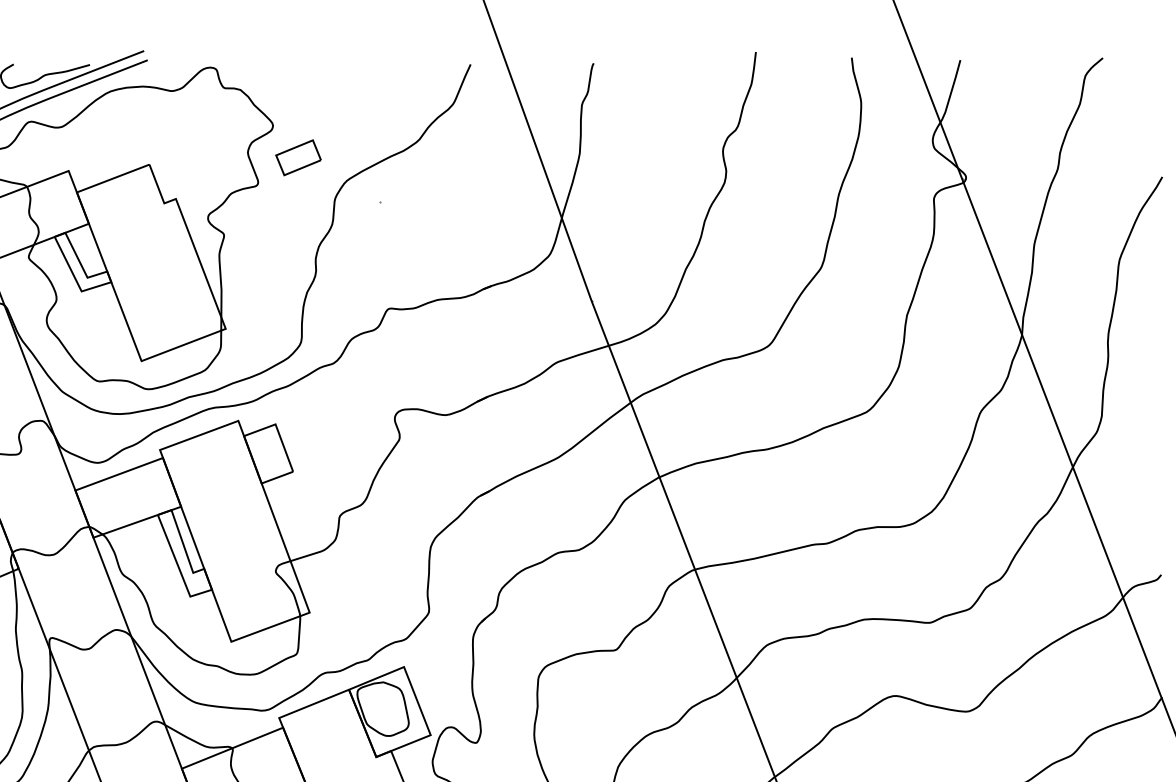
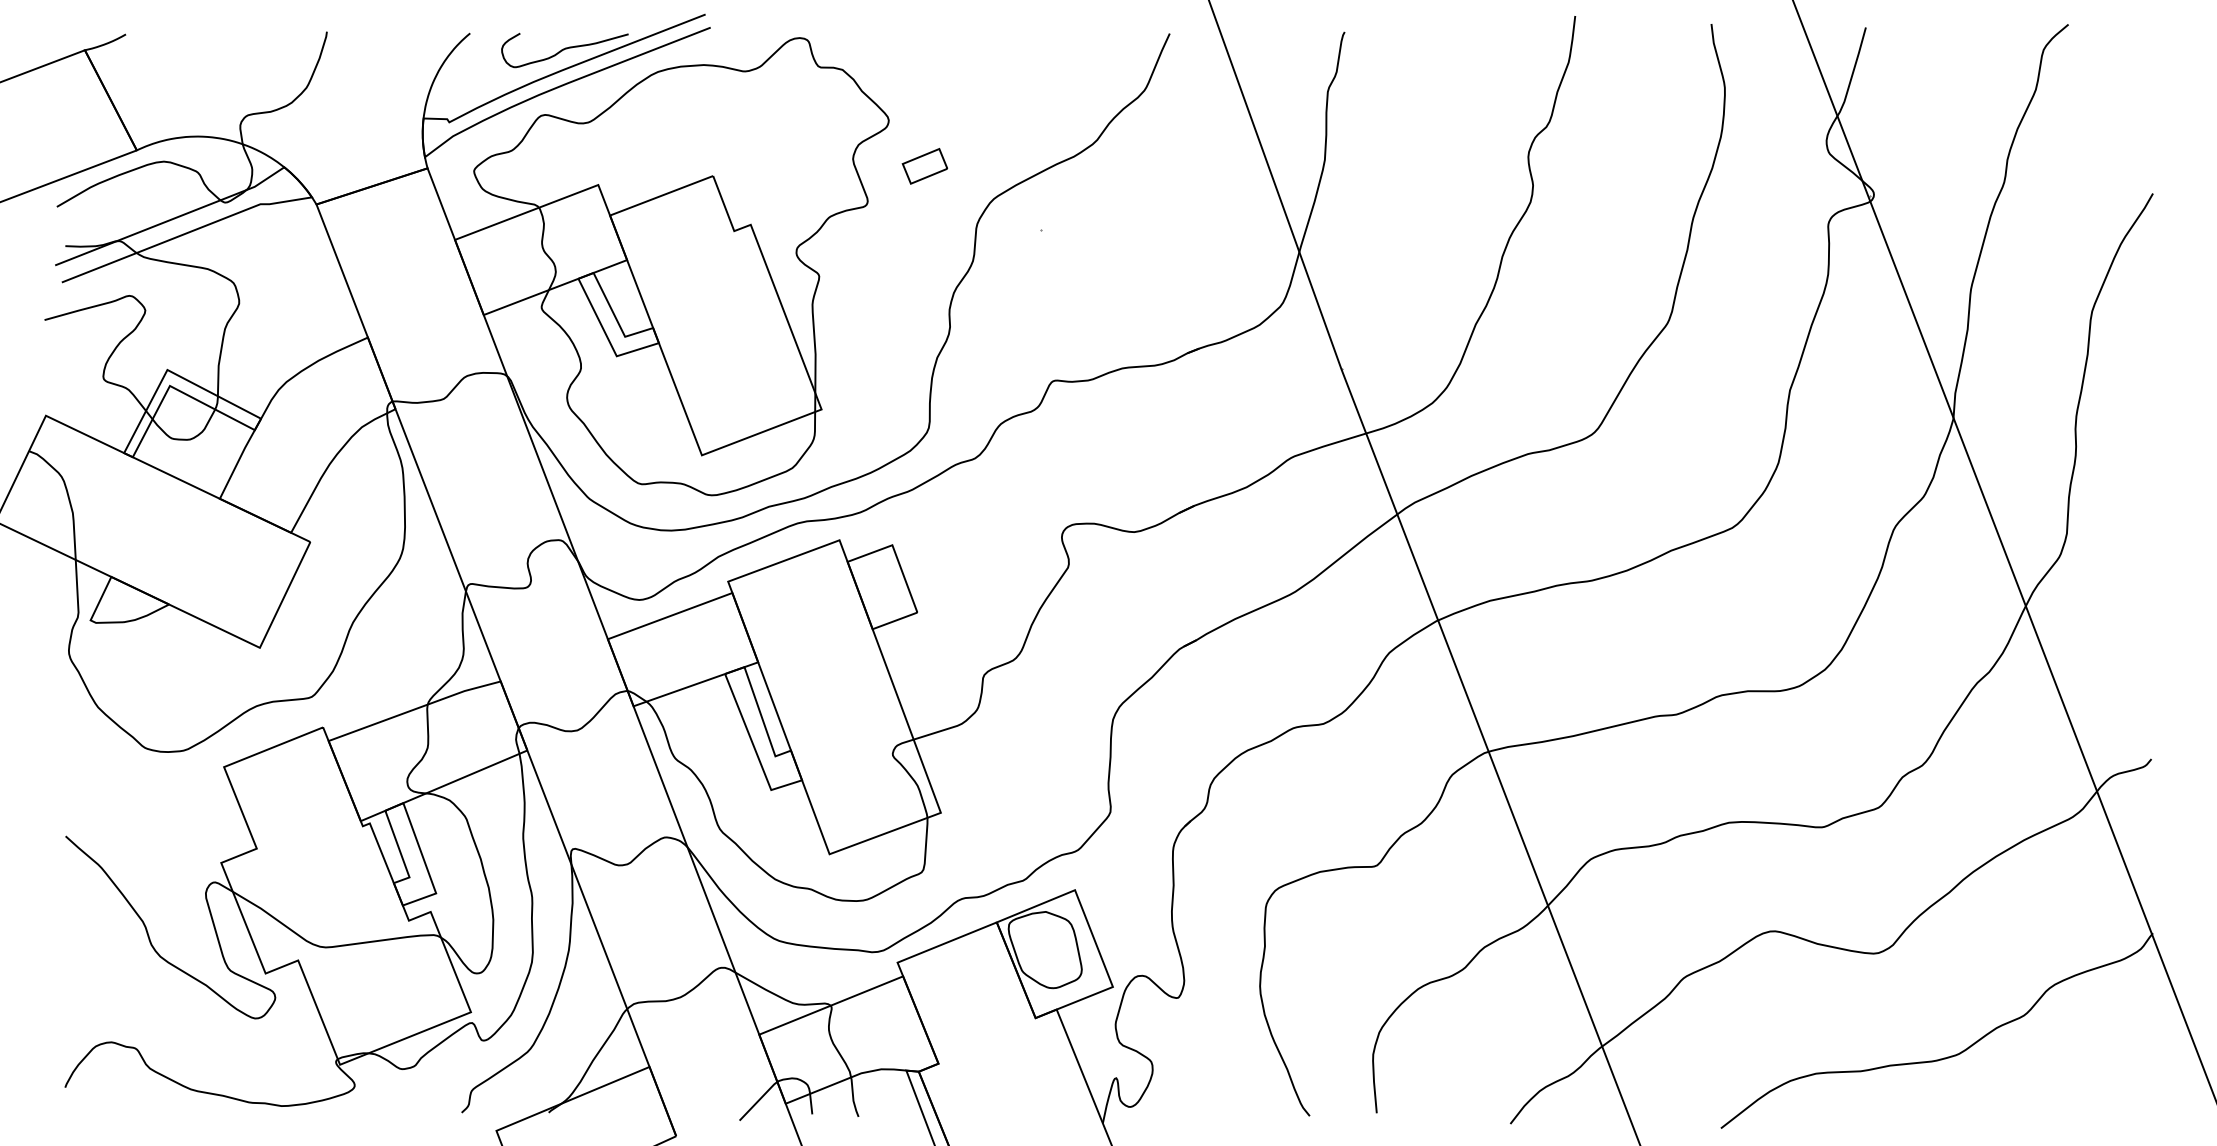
part: (298, 157) -> (924, 166), size x0.7

